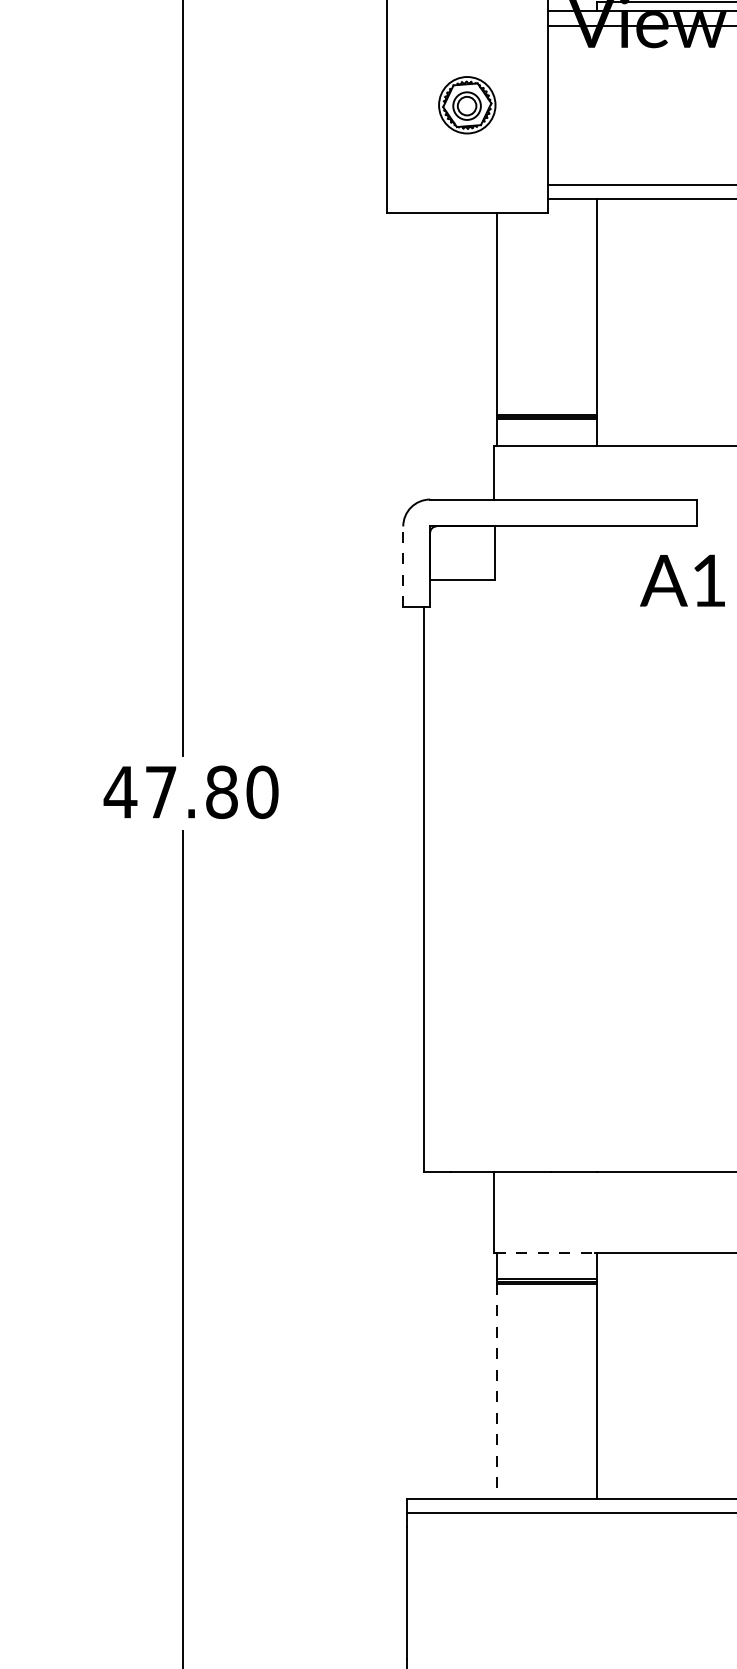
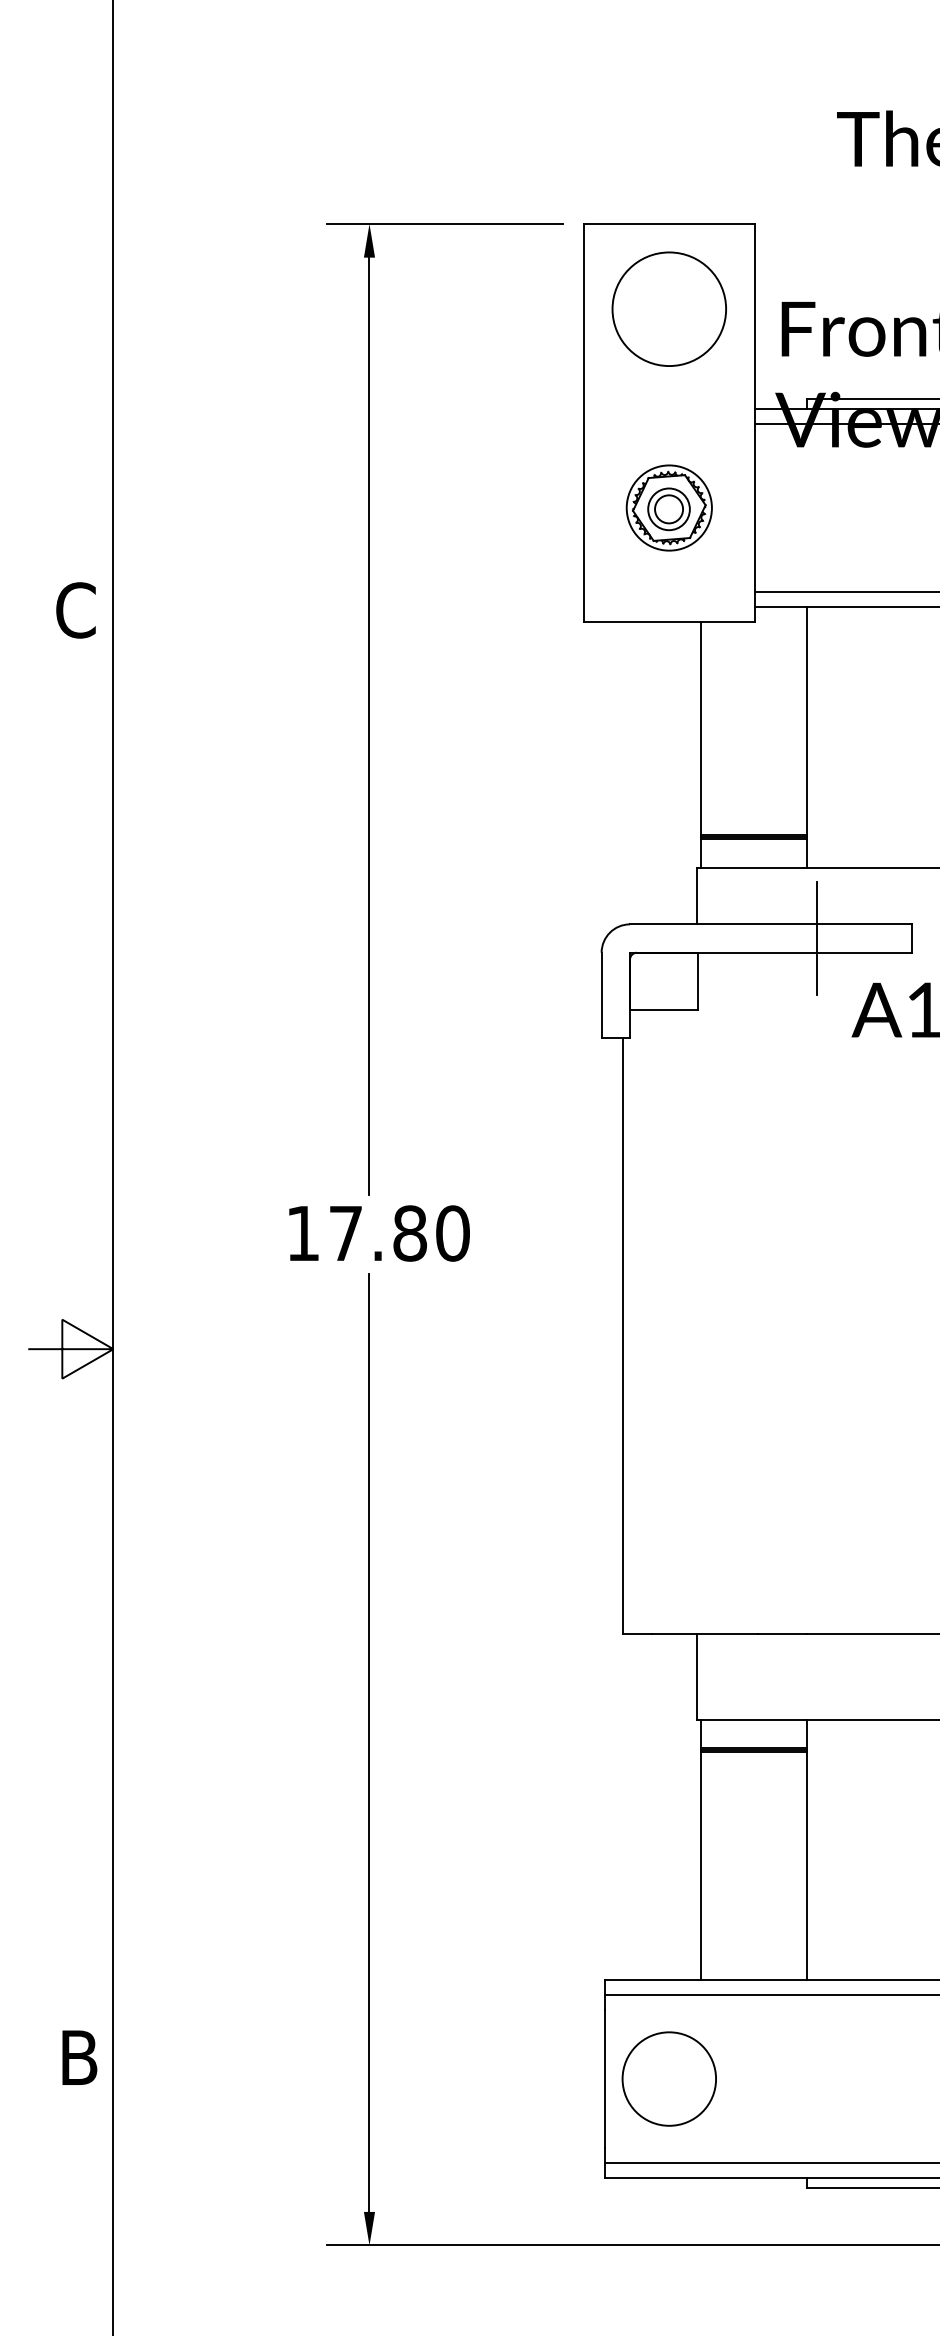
part: (466, 104) -> (668, 507), size x1.43
line: (607, 512) -> (817, 938), added
line: (403, 566) -> (601, 995), dashed -> solid
text: (119, 792) -> (302, 1233), 47.80 -> 17.80
line: (545, 1252) -> (751, 1719), dashed -> solid
line: (496, 1391) -> (700, 1866), dashed -> solid
circle: (466, 1592) -> (668, 2078), added

